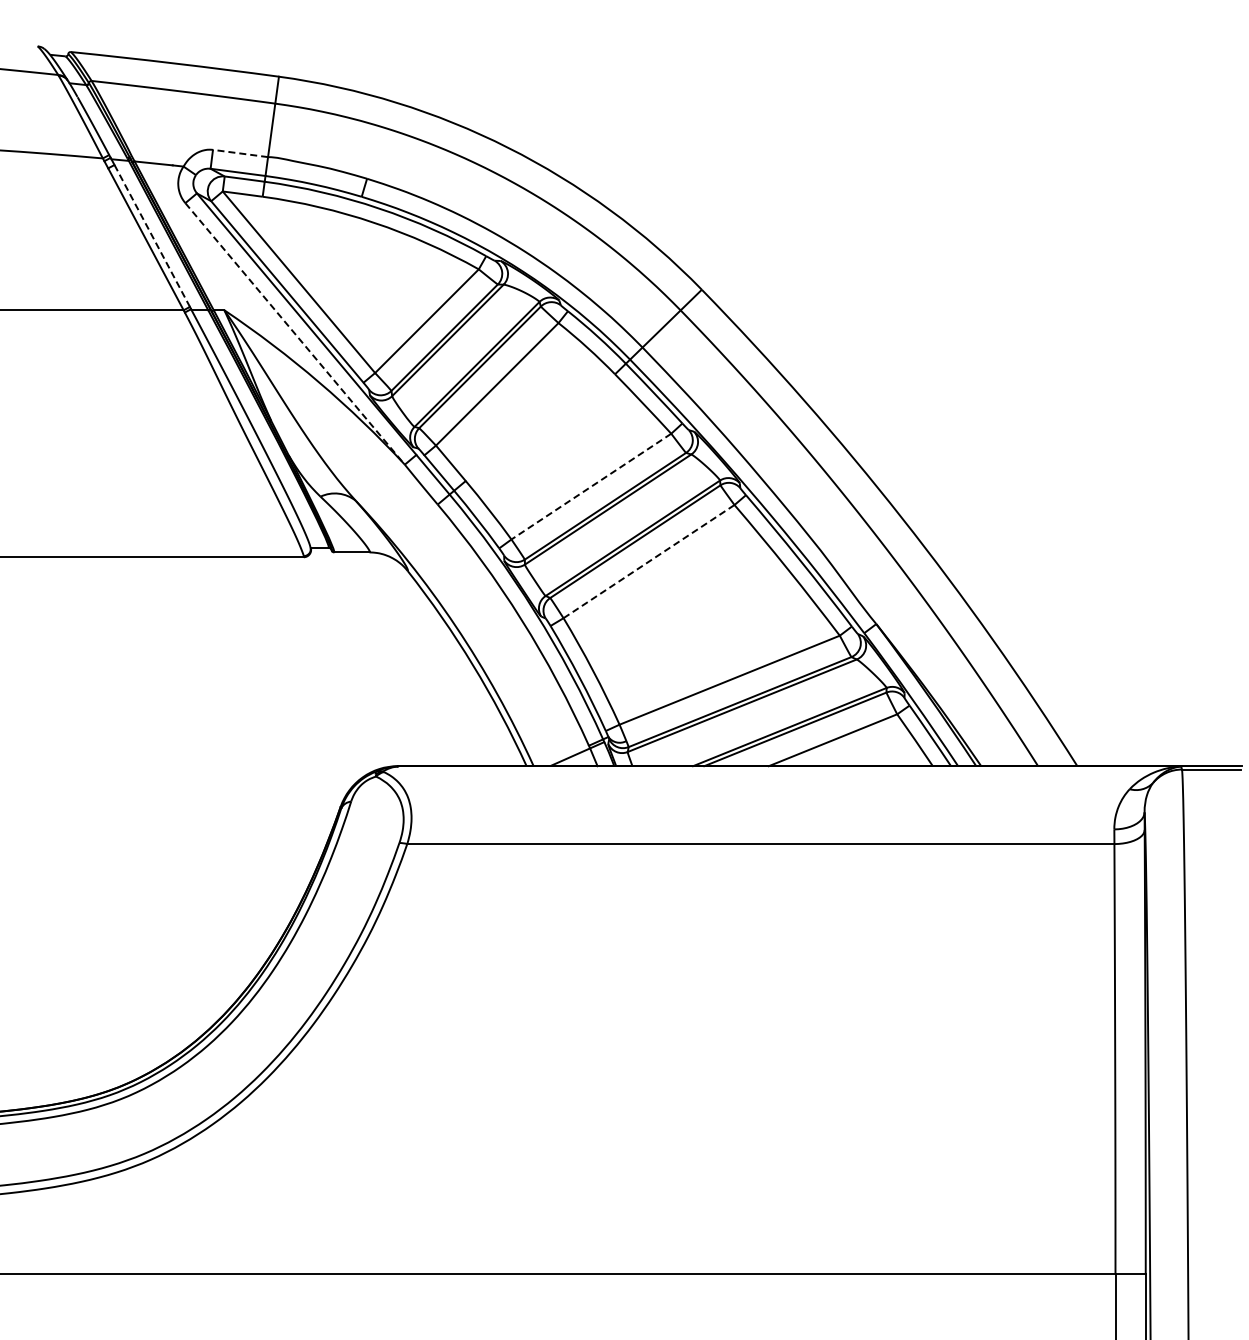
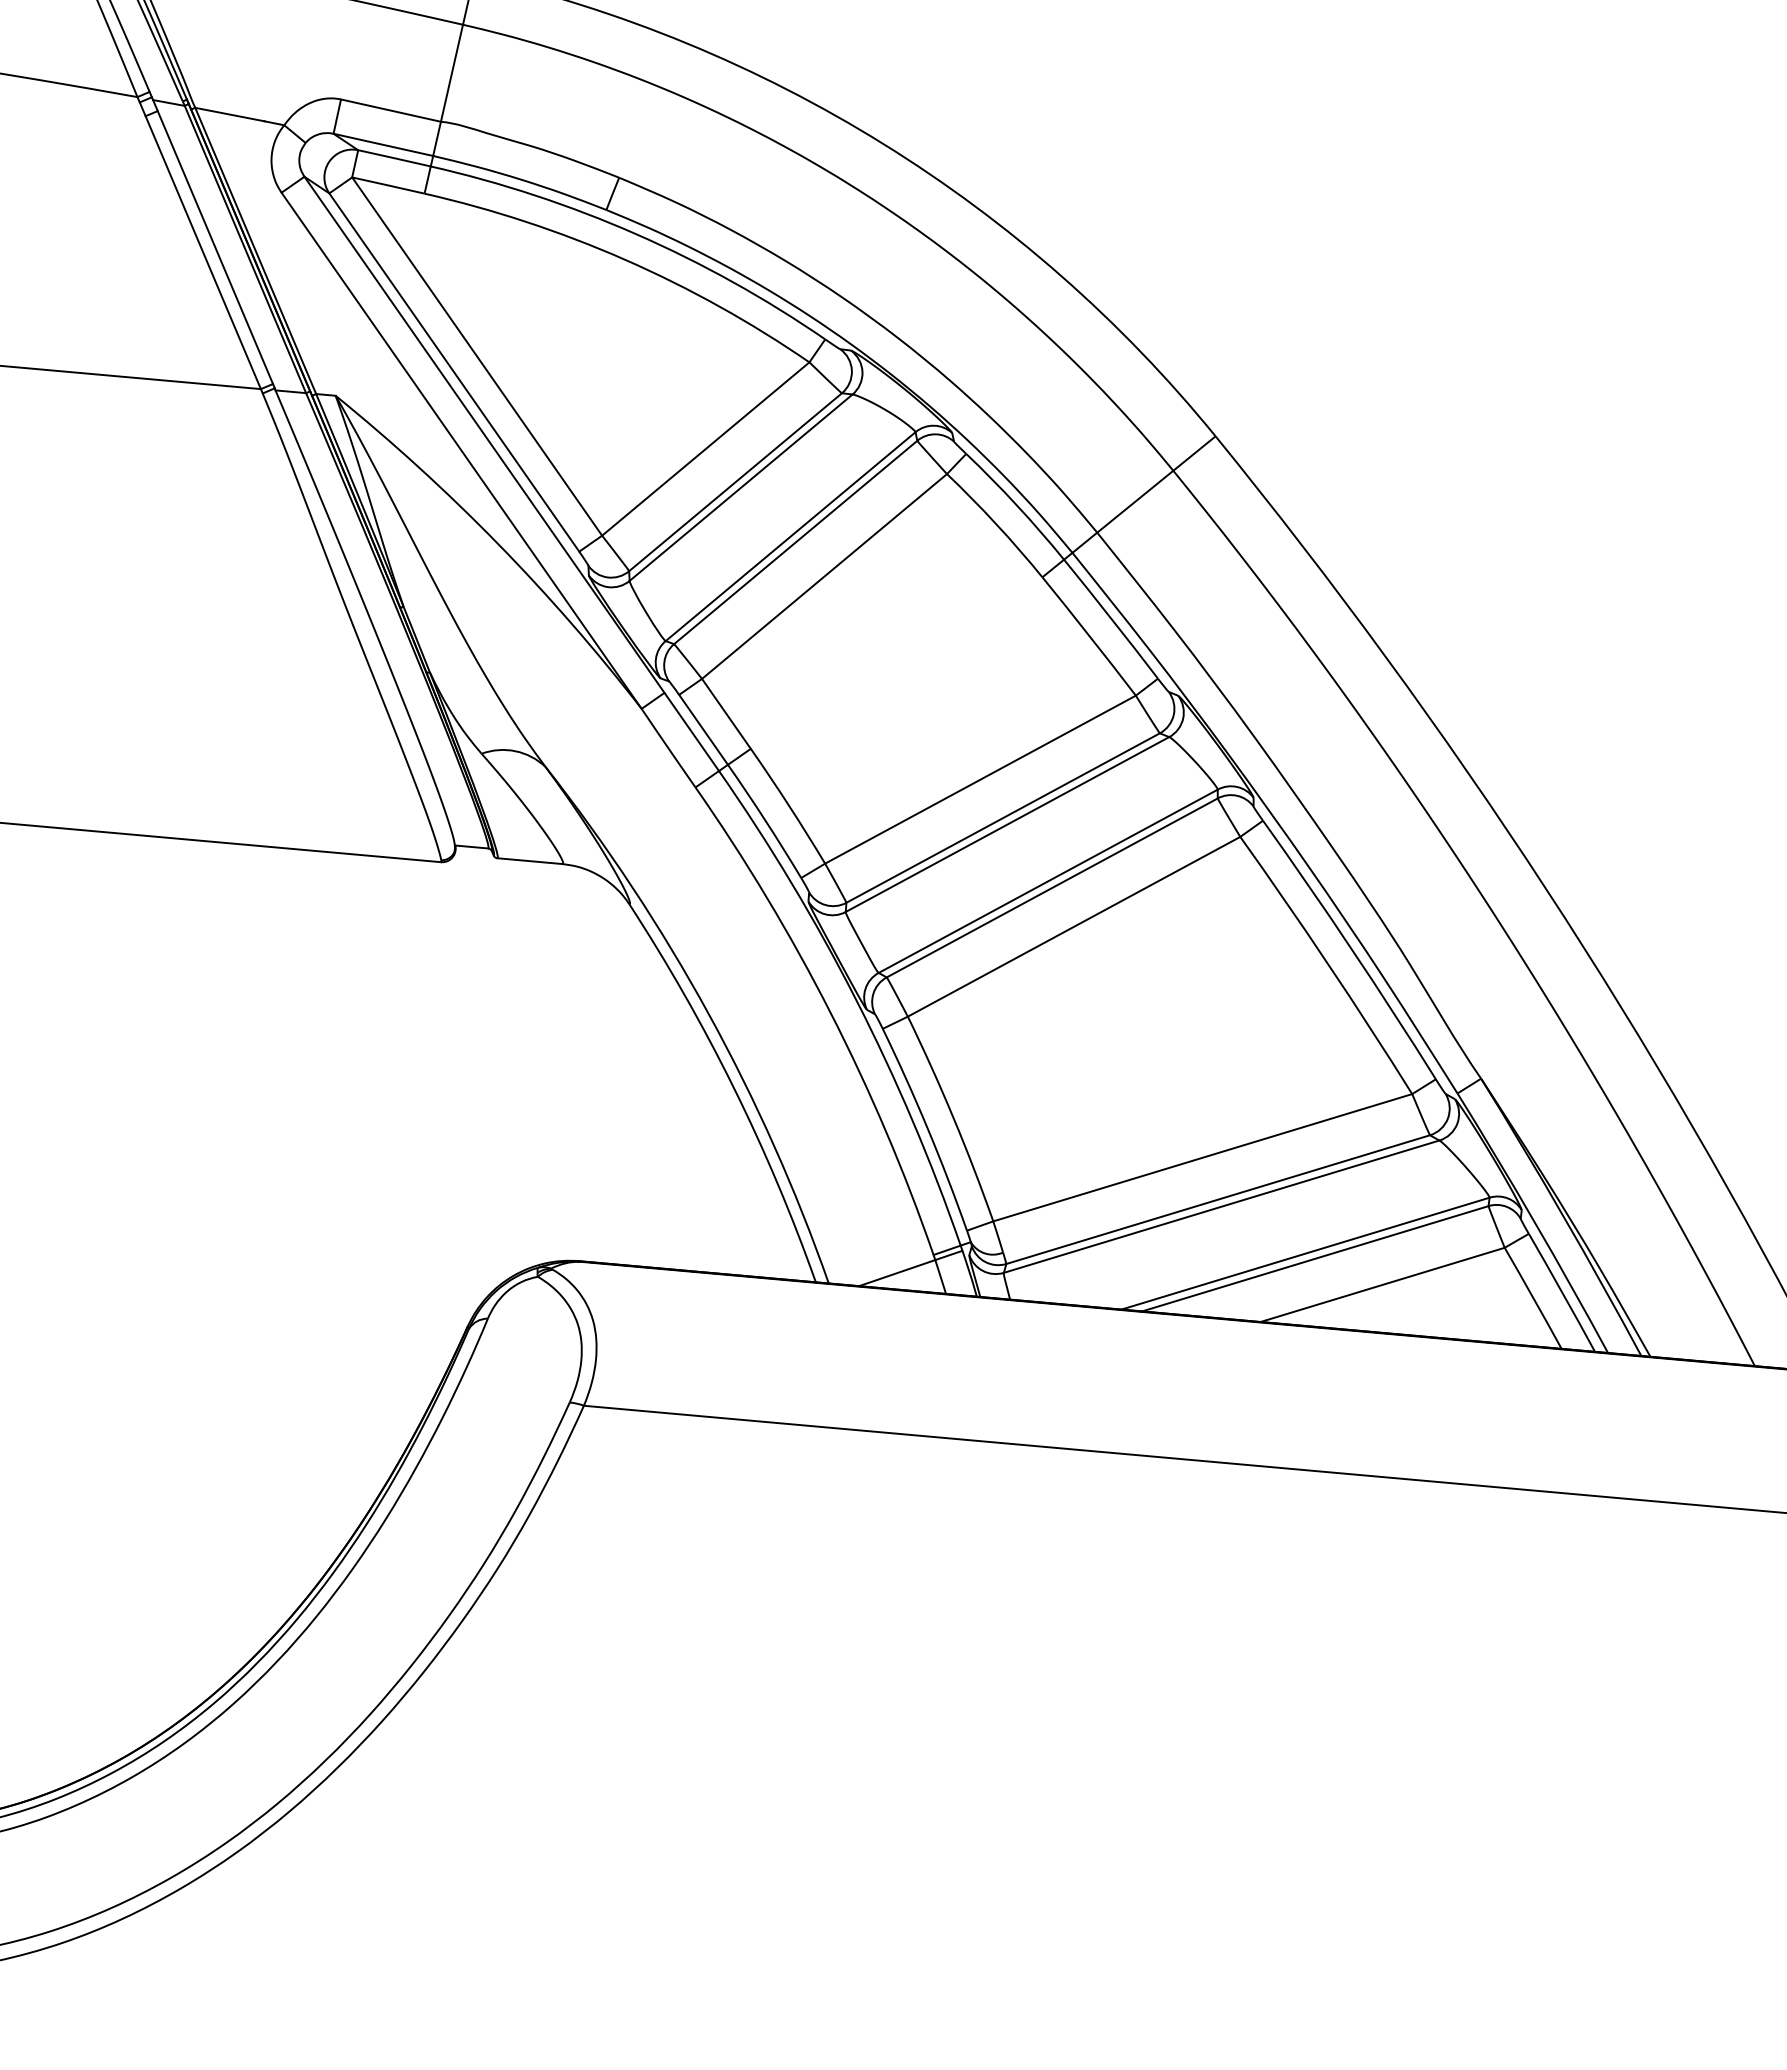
line: (240, 153) -> (390, 110), dashed -> solid
line: (152, 236) -> (215, 248), dashed -> solid
line: (295, 333) -> (462, 450), dashed -> solid
line: (591, 486) -> (980, 779), dashed -> solid
line: (649, 561) -> (1074, 926), dashed -> solid

